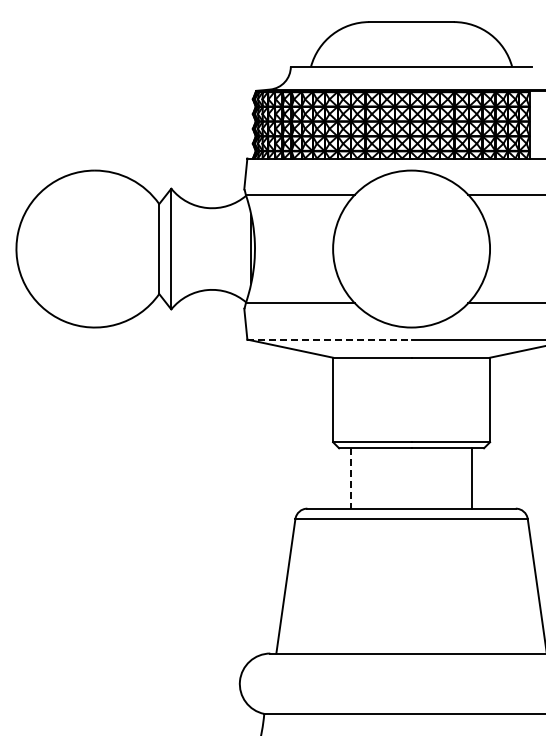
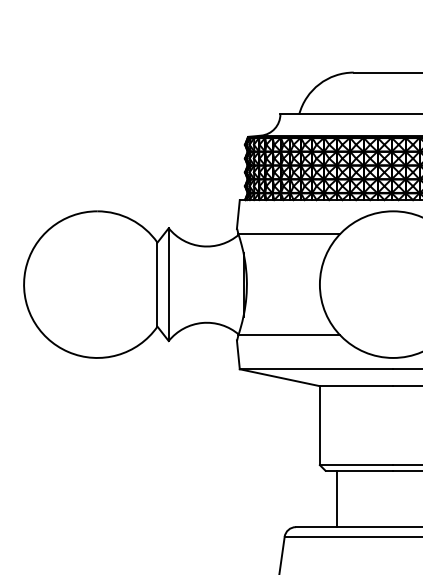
line: (329, 339) -> (316, 369), dashed -> solid
line: (351, 478) -> (337, 498), dashed -> solid

